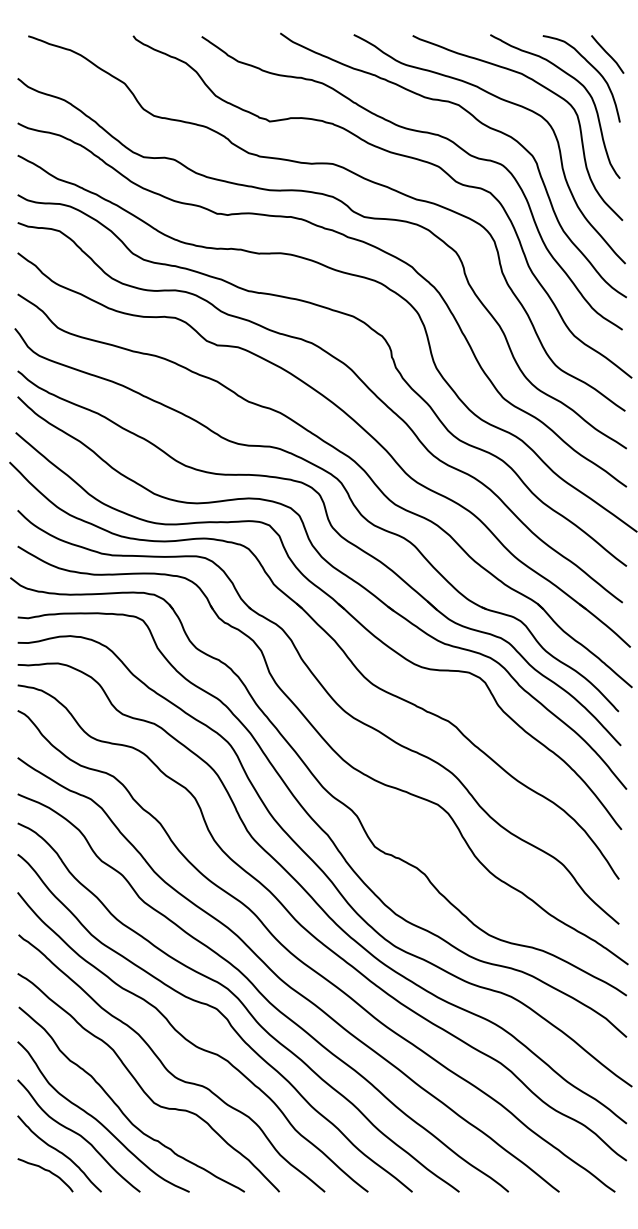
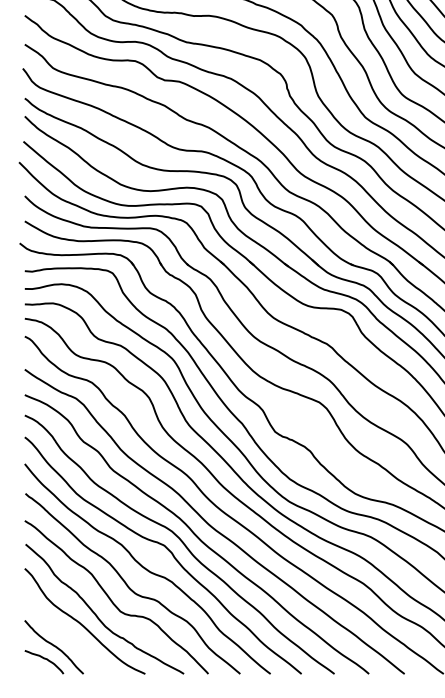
curve: (78, 1135) -> (67, 634), removed

